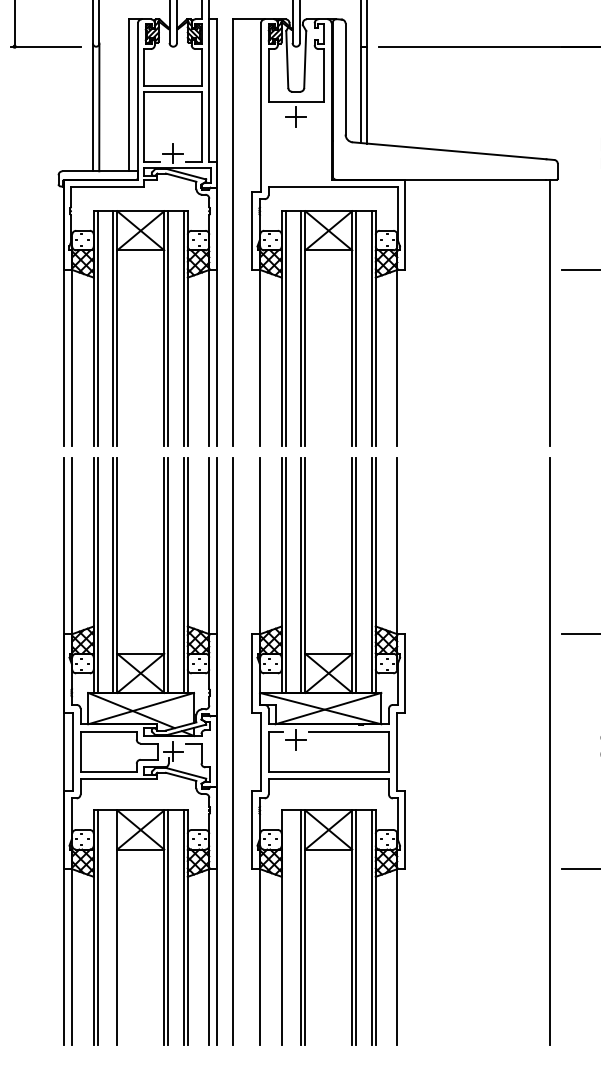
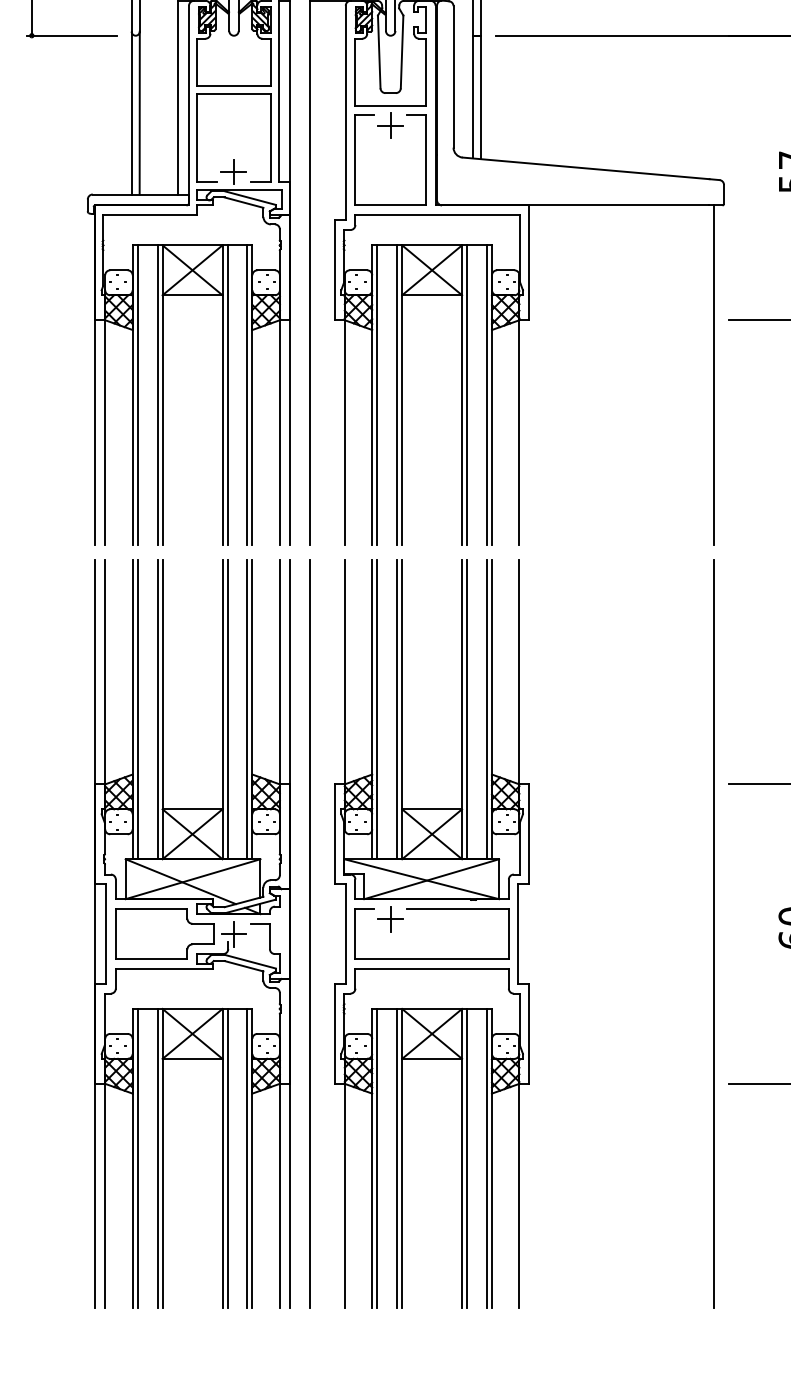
part: (268, 143) -> (355, 159), added
line: (113, 927) -> (157, 1158), added
line: (285, 927) -> (377, 1158), added

